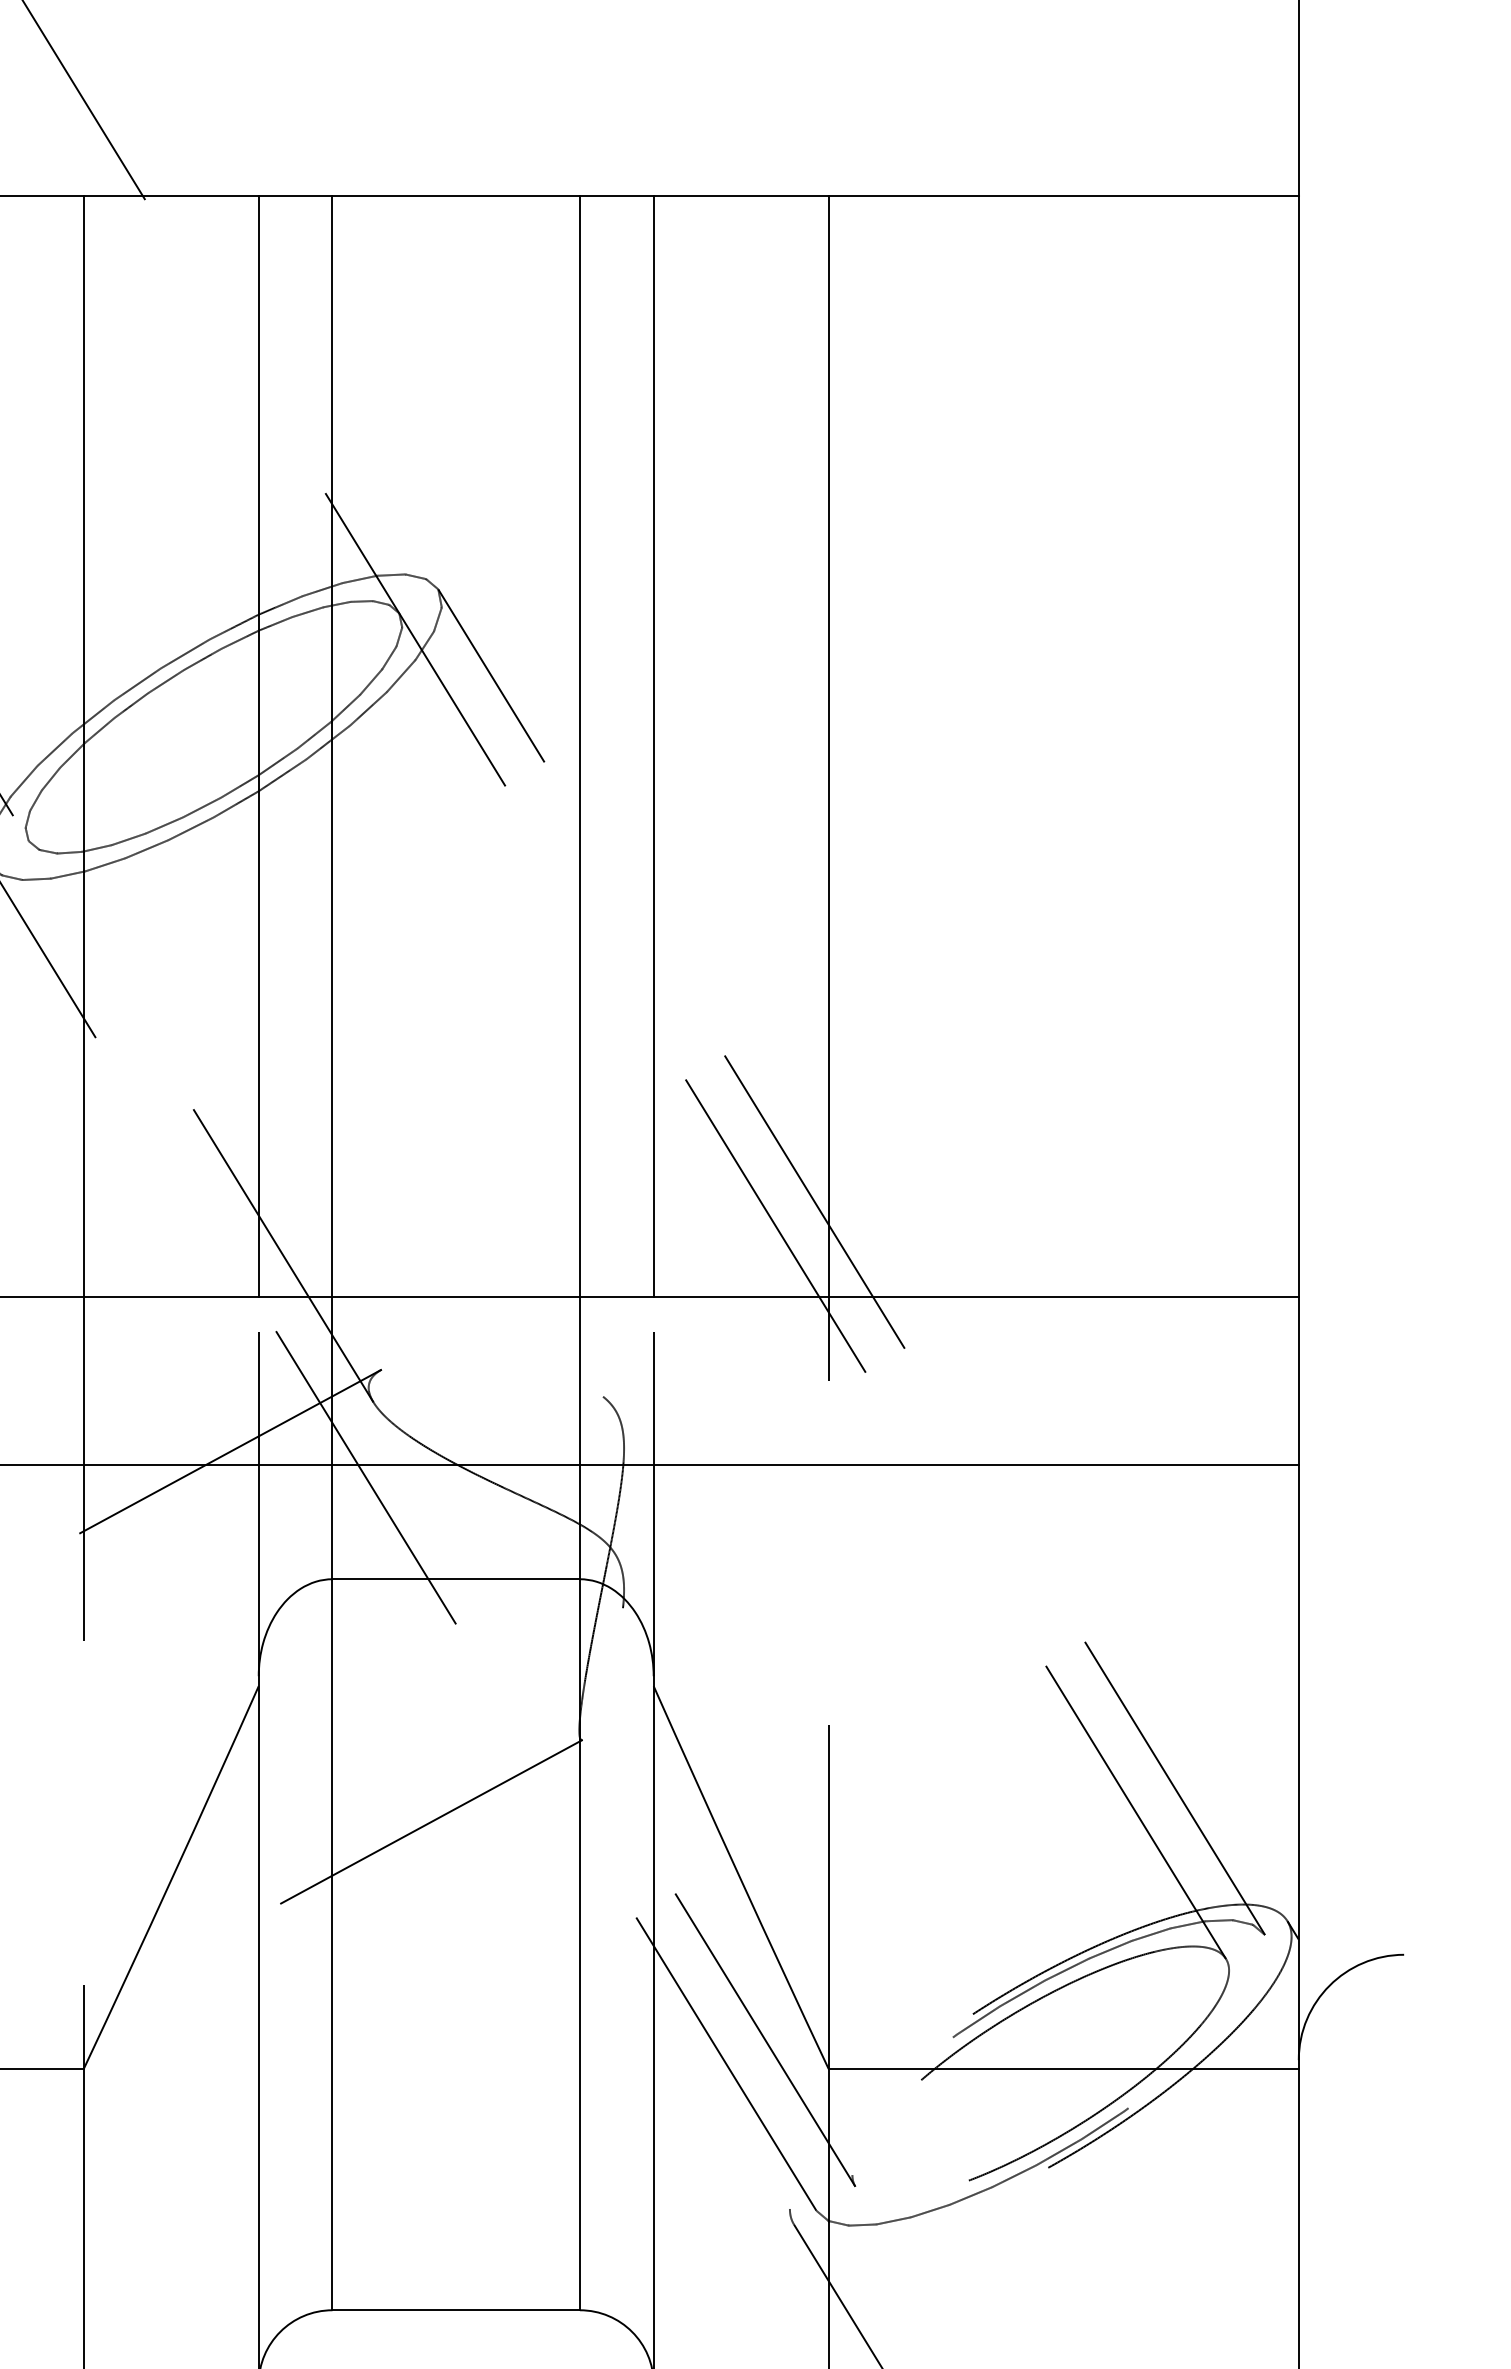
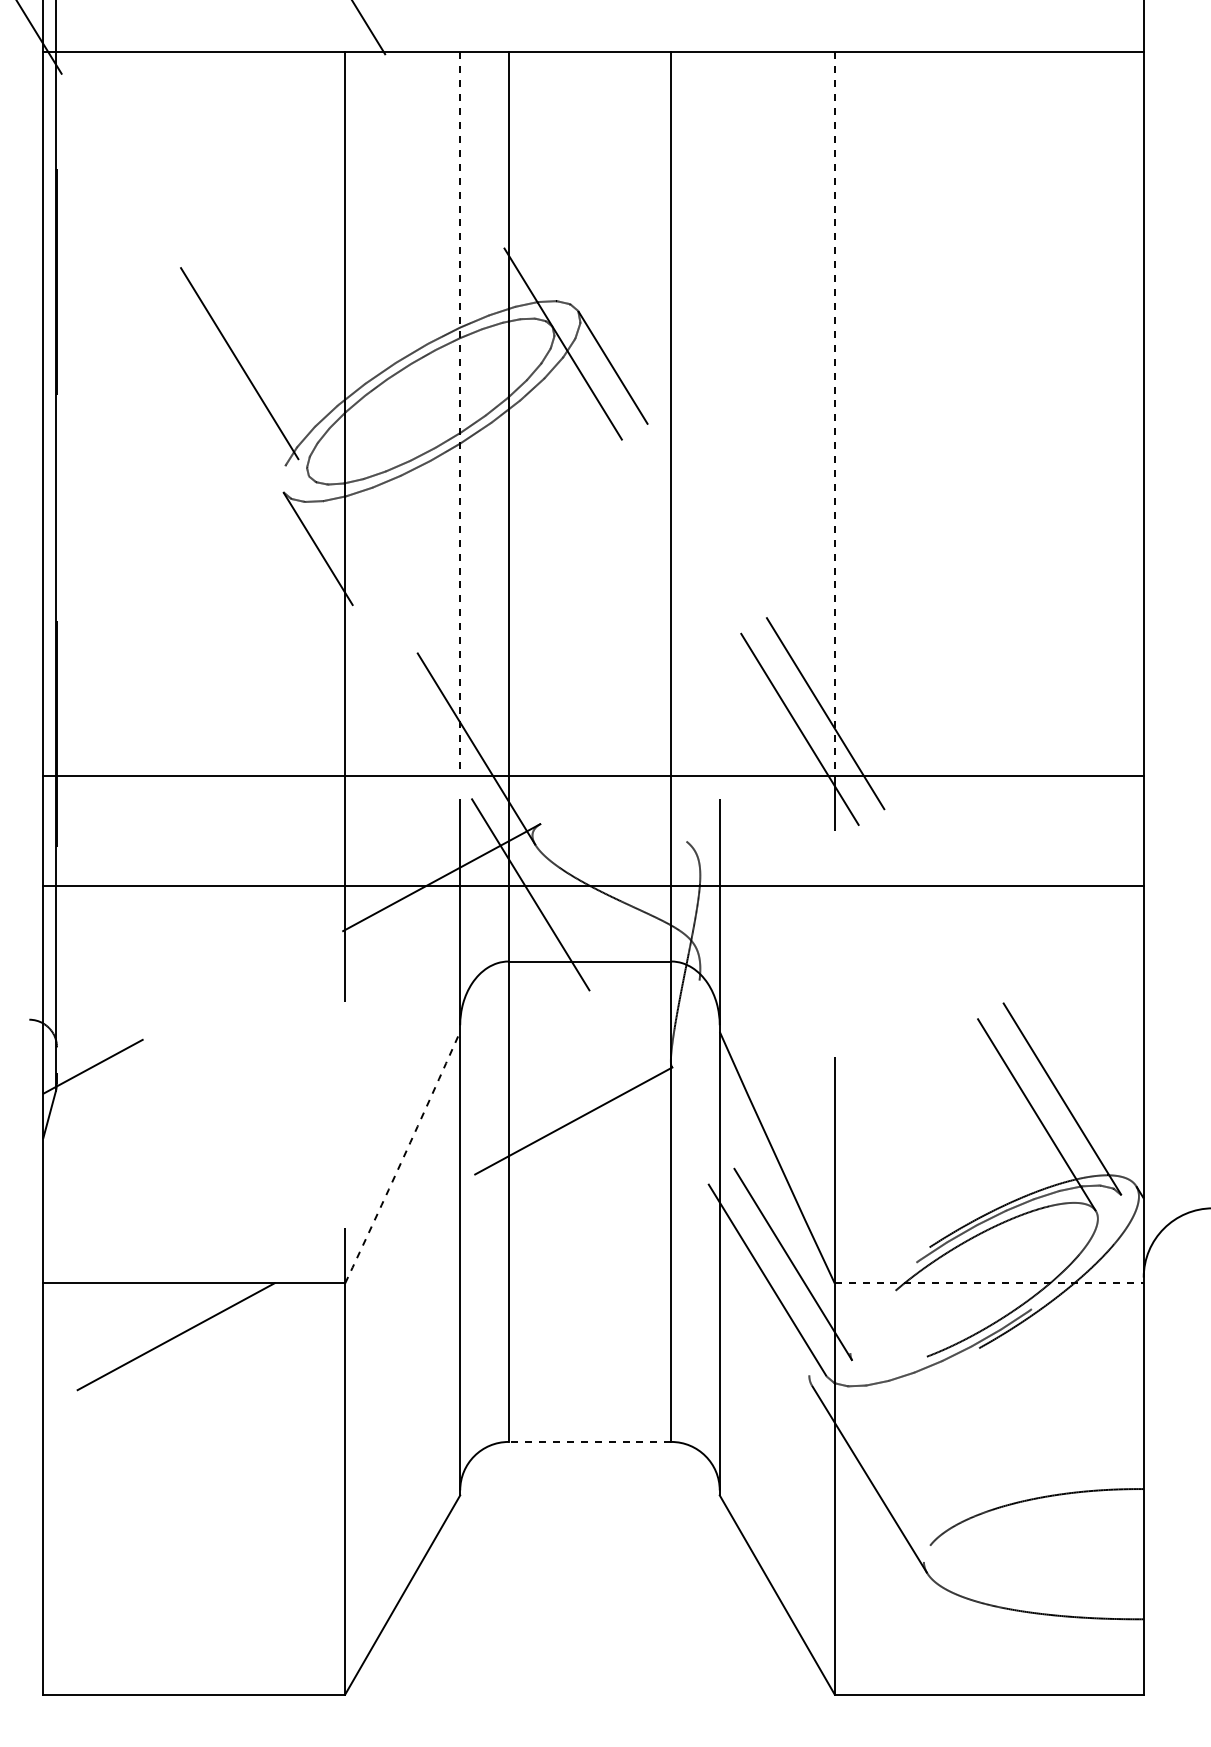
line: (653, 745) -> (719, 413), removed
line: (259, 746) -> (460, 414), solid -> dashed
line: (828, 746) -> (834, 414), solid -> dashed
arc: (172, 1877) -> (403, 1157), solid -> dashed
line: (1064, 2069) -> (989, 1283), solid -> dashed
line: (455, 2309) -> (589, 1441), solid -> dashed

